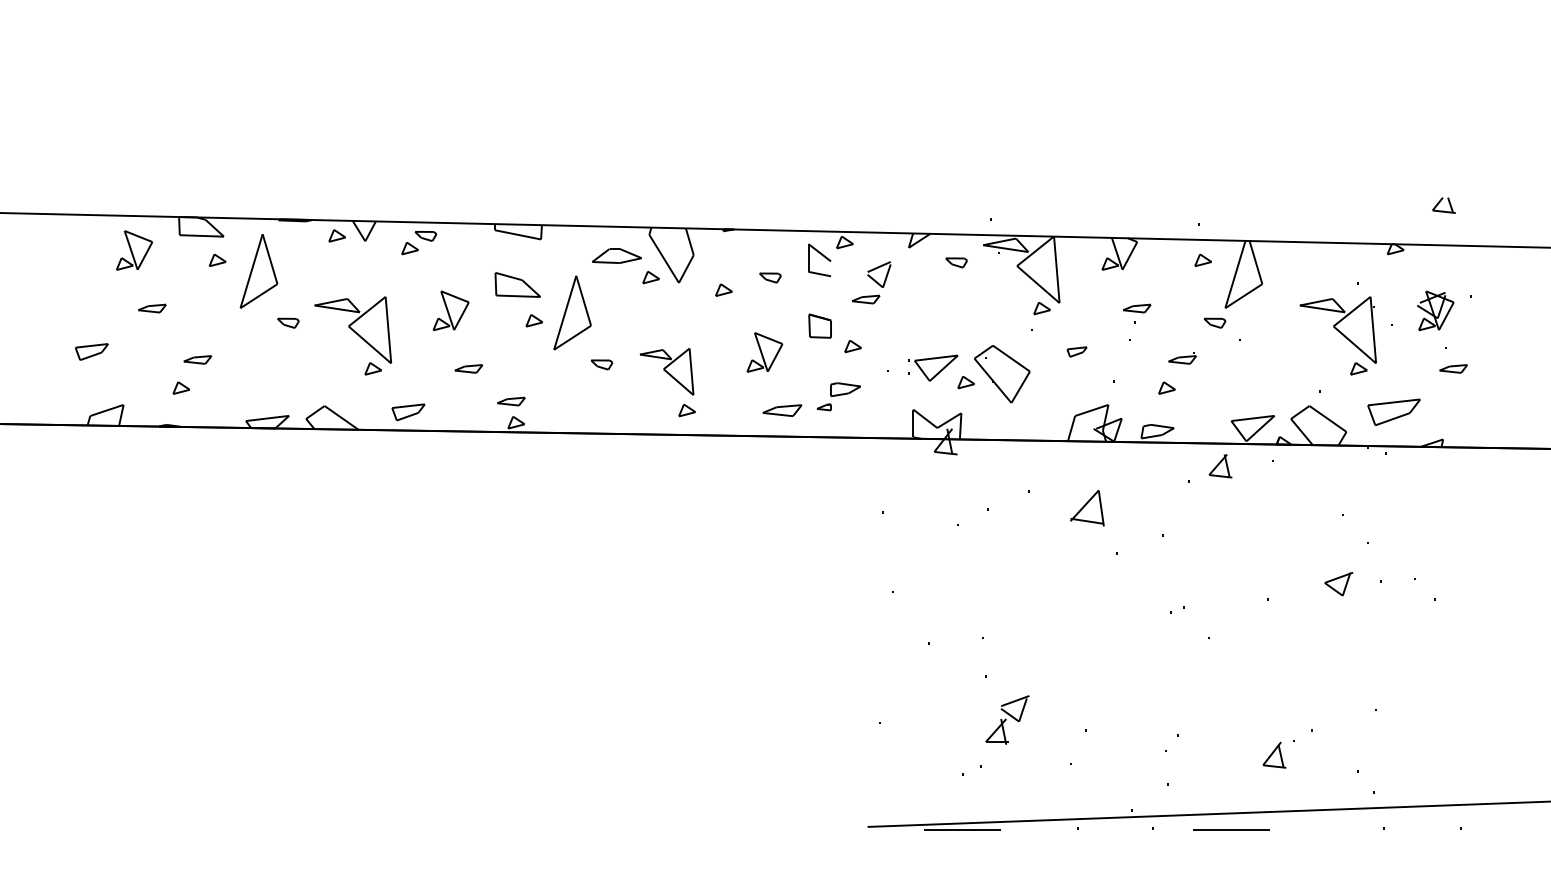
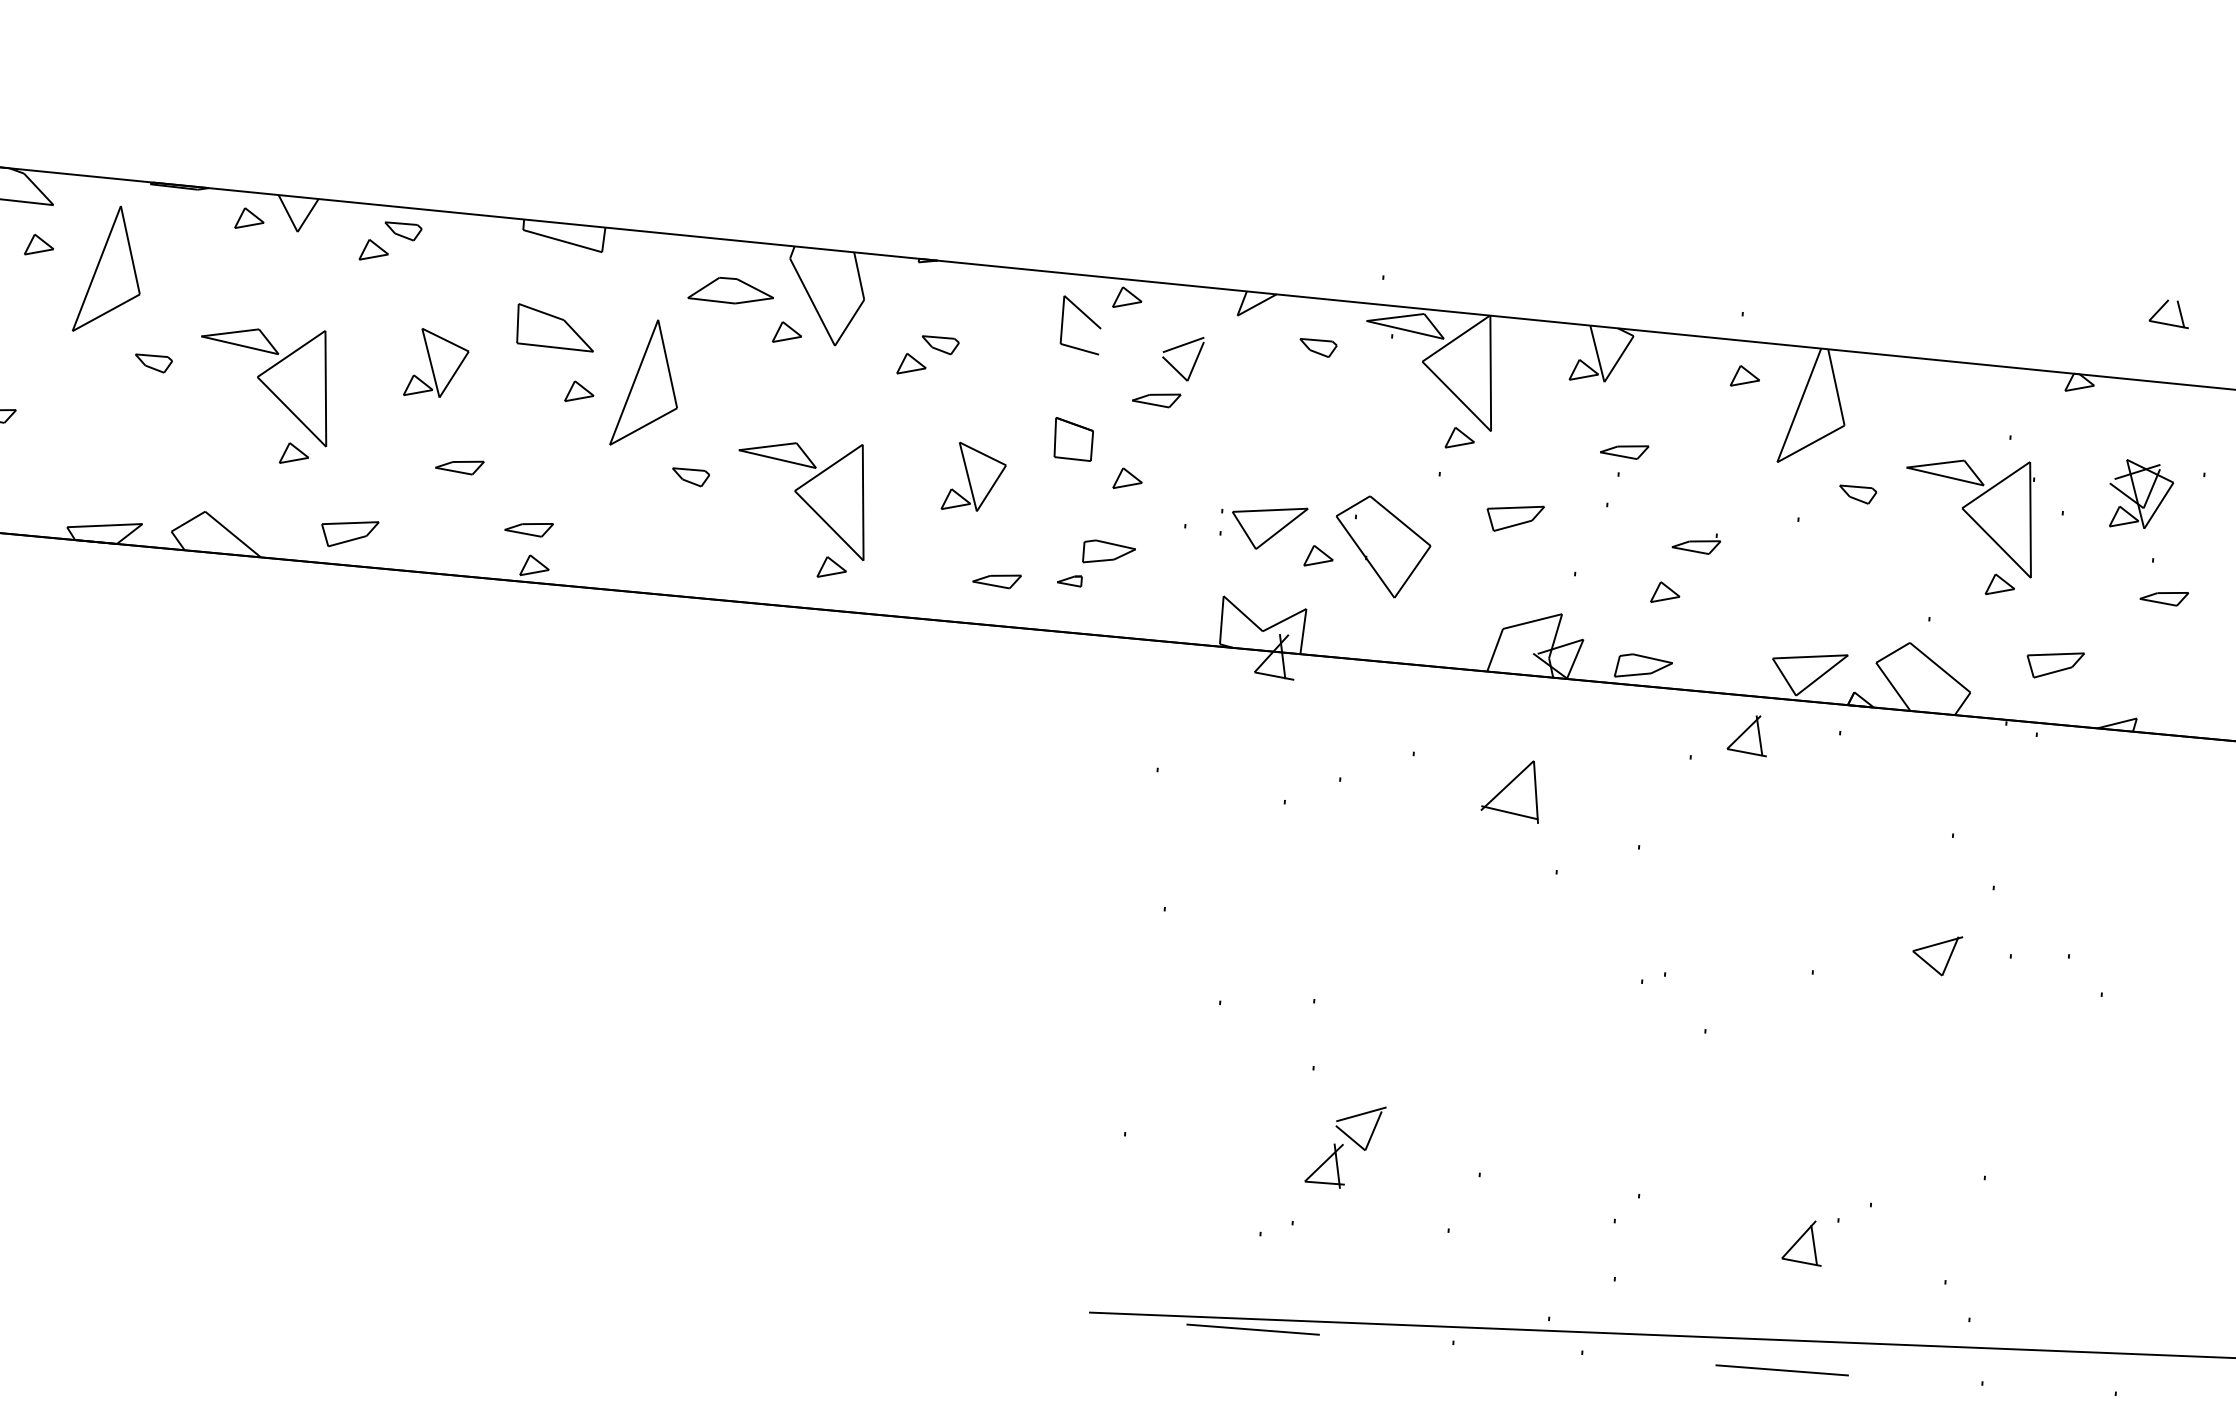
part: (770, 277) -> (940, 344), moved
part: (1214, 322) -> (1857, 493), moved
part: (1076, 351) -> (1513, 517), size x1.67
part: (666, 371) -> (801, 497), size x1.43
part: (782, 410) -> (997, 580), size x0.71
part: (1393, 412) -> (2054, 665), size x0.62
line: (1231, 829) -> (1782, 1370), moved

